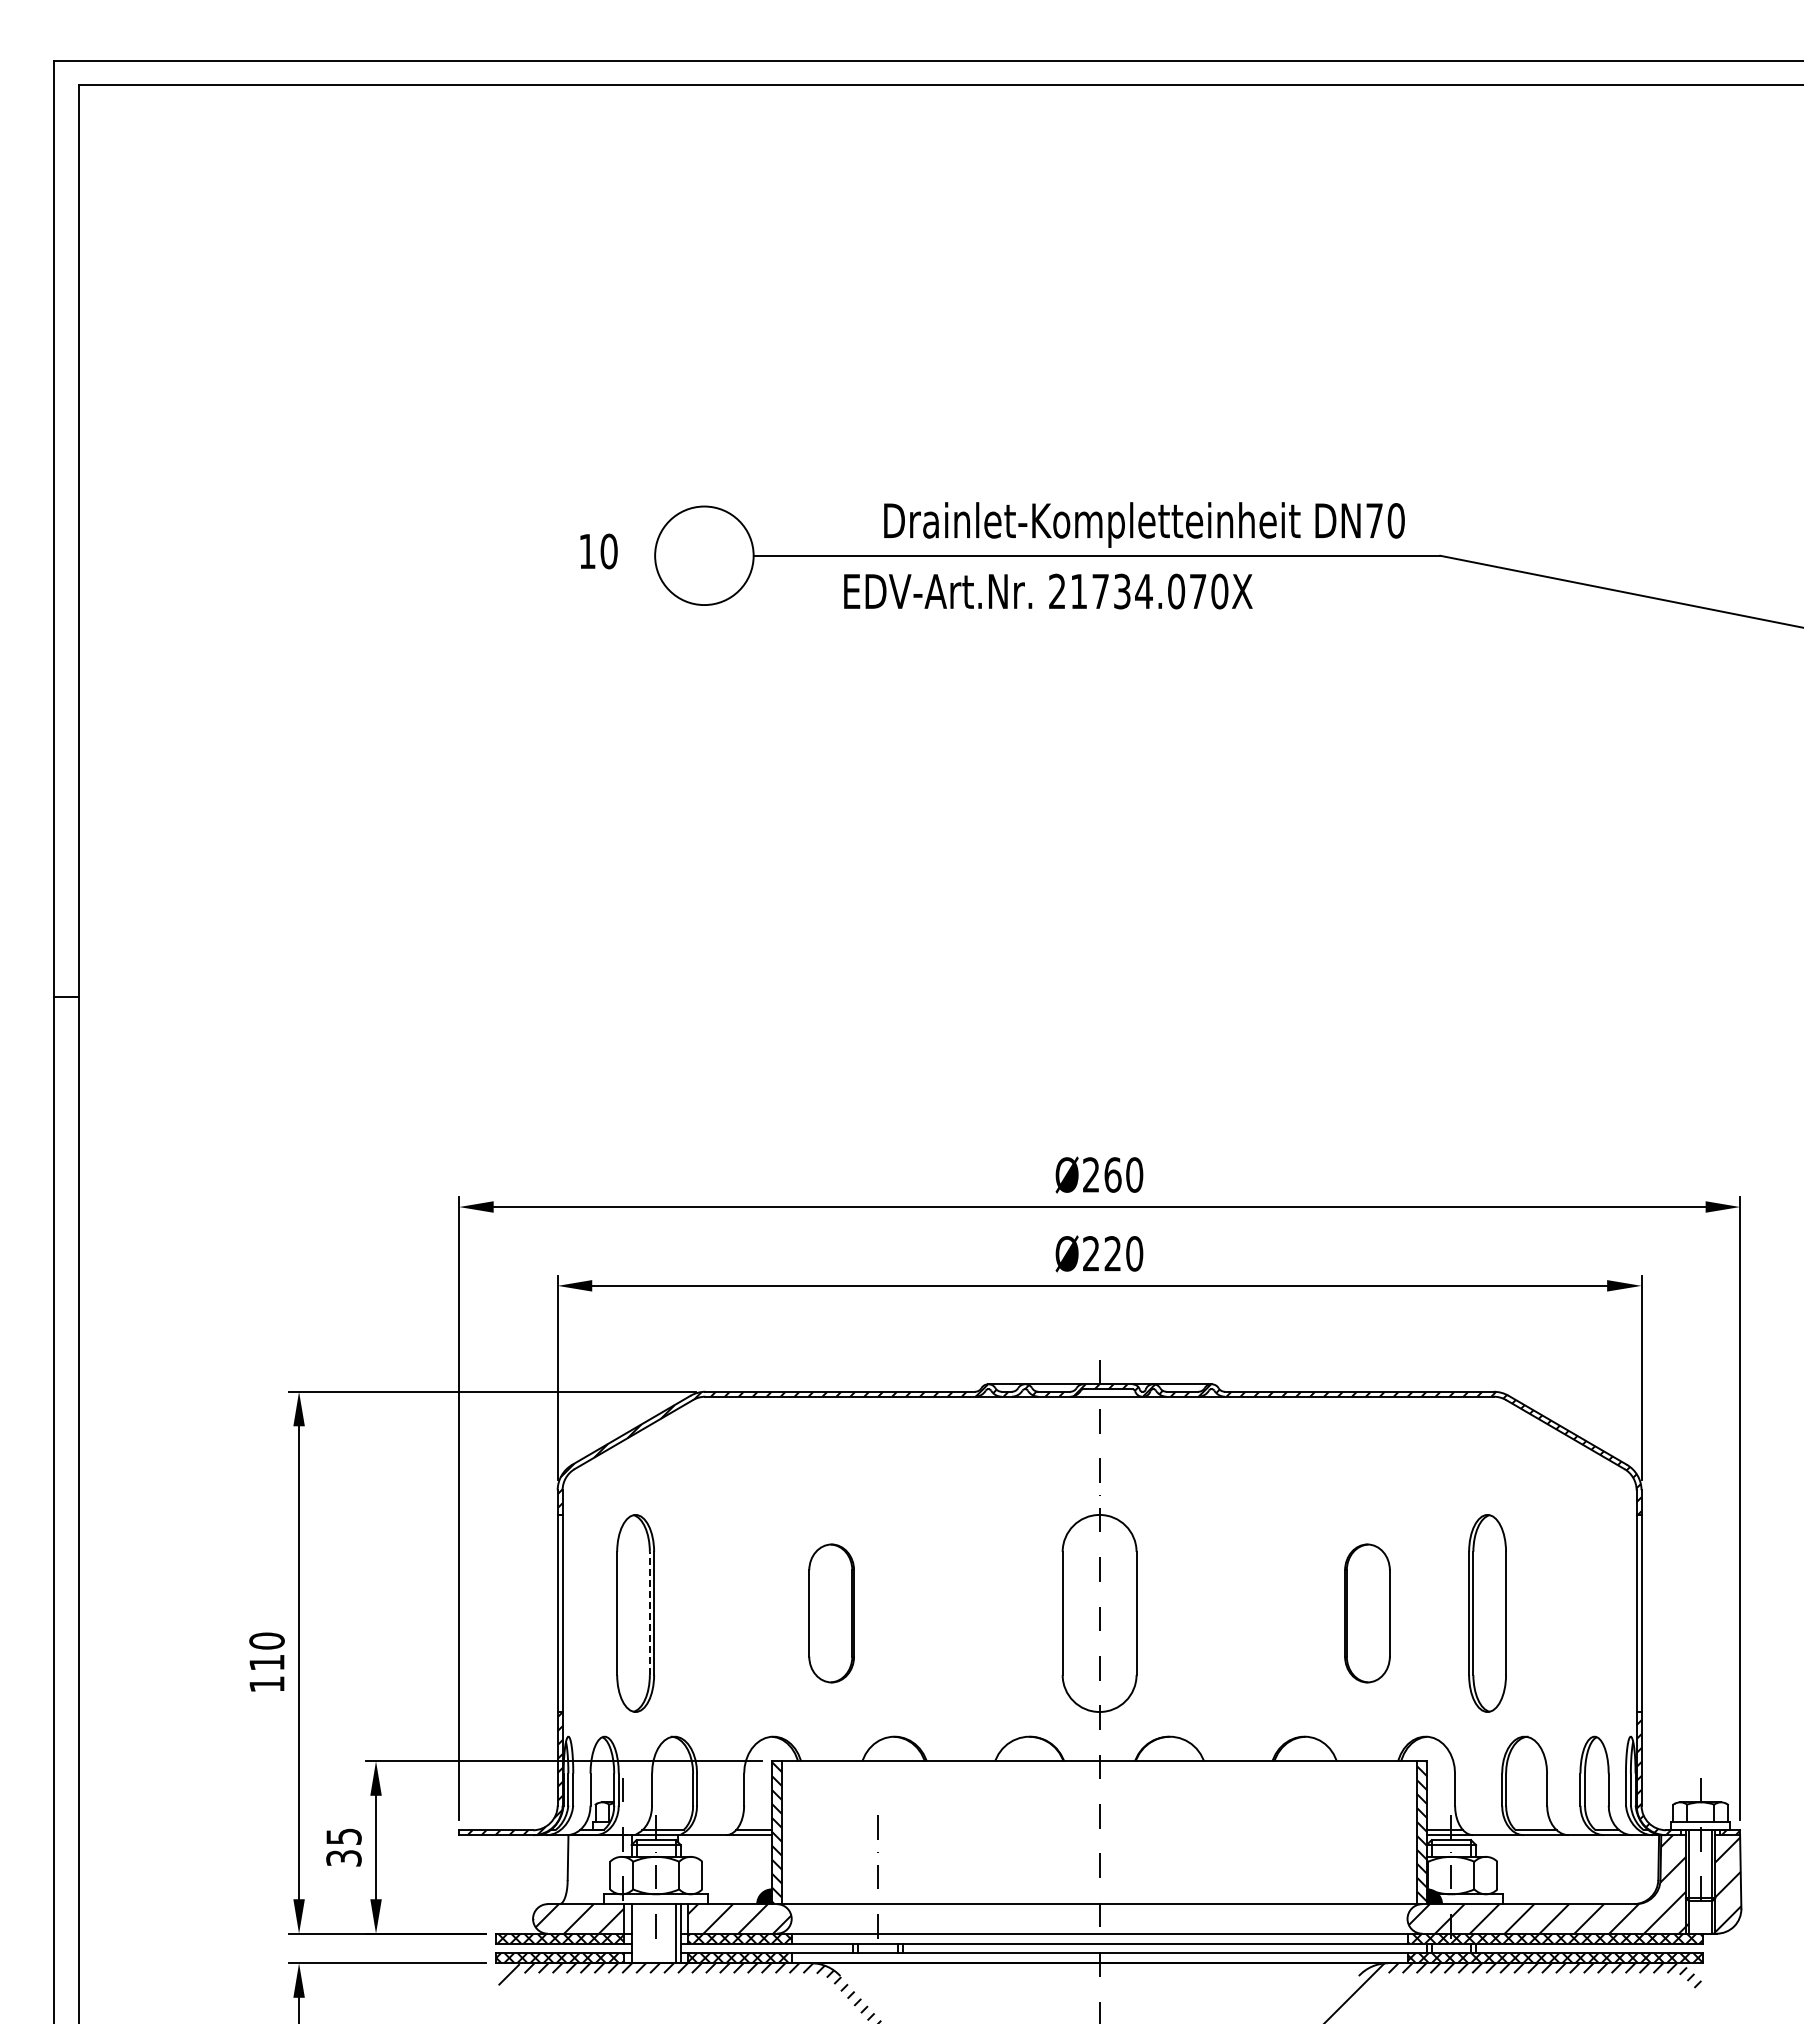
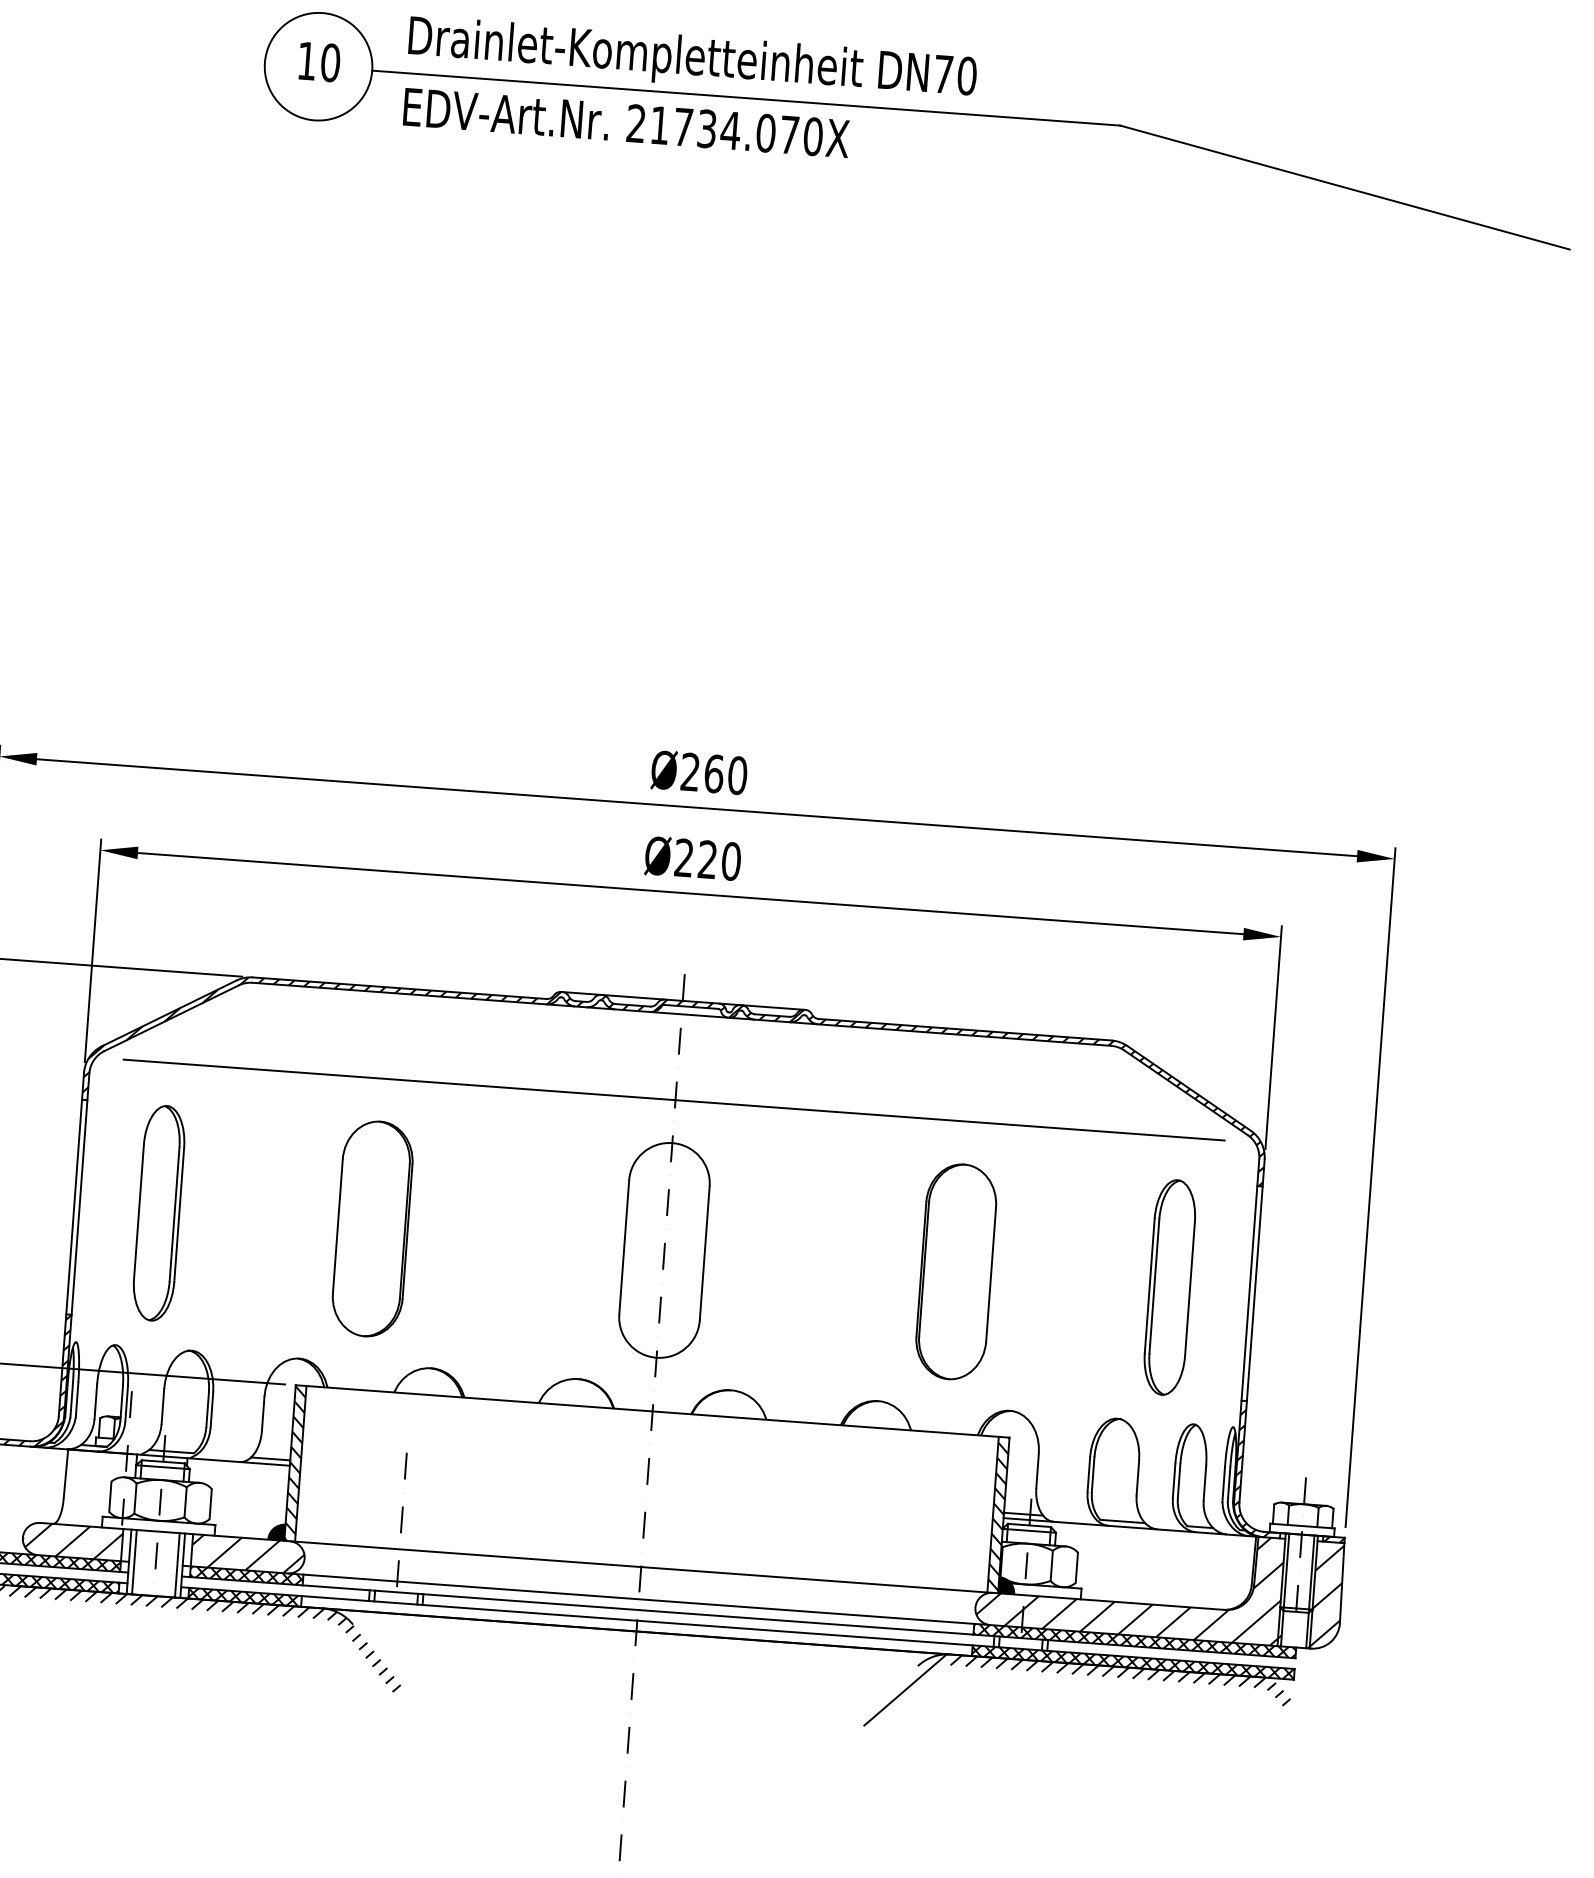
text: (1144, 524) -> (692, 59), moved
text: (598, 551) -> (319, 62), moved
text: (1048, 591) -> (626, 122), moved
line: (1098, 1475) -> (674, 1100), added
line: (649, 1613) -> (174, 1214), dashed -> solid
part: (831, 1613) -> (372, 1229), size x1.43
part: (1367, 1613) -> (956, 1271), size x1.43
part: (1487, 1613) -> (1169, 1287), moved
line: (636, 1933) -> (134, 1561), added

